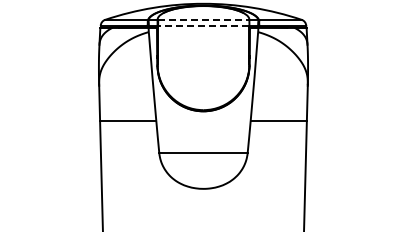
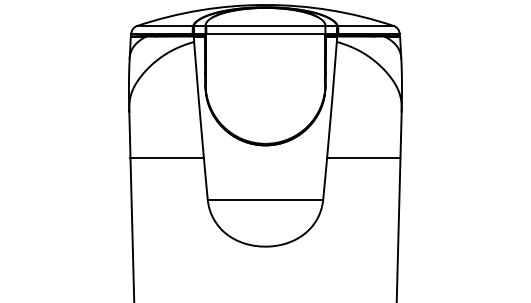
line: (203, 19) -> (265, 25), dashed -> solid
line: (203, 25) -> (265, 33), dashed -> solid

